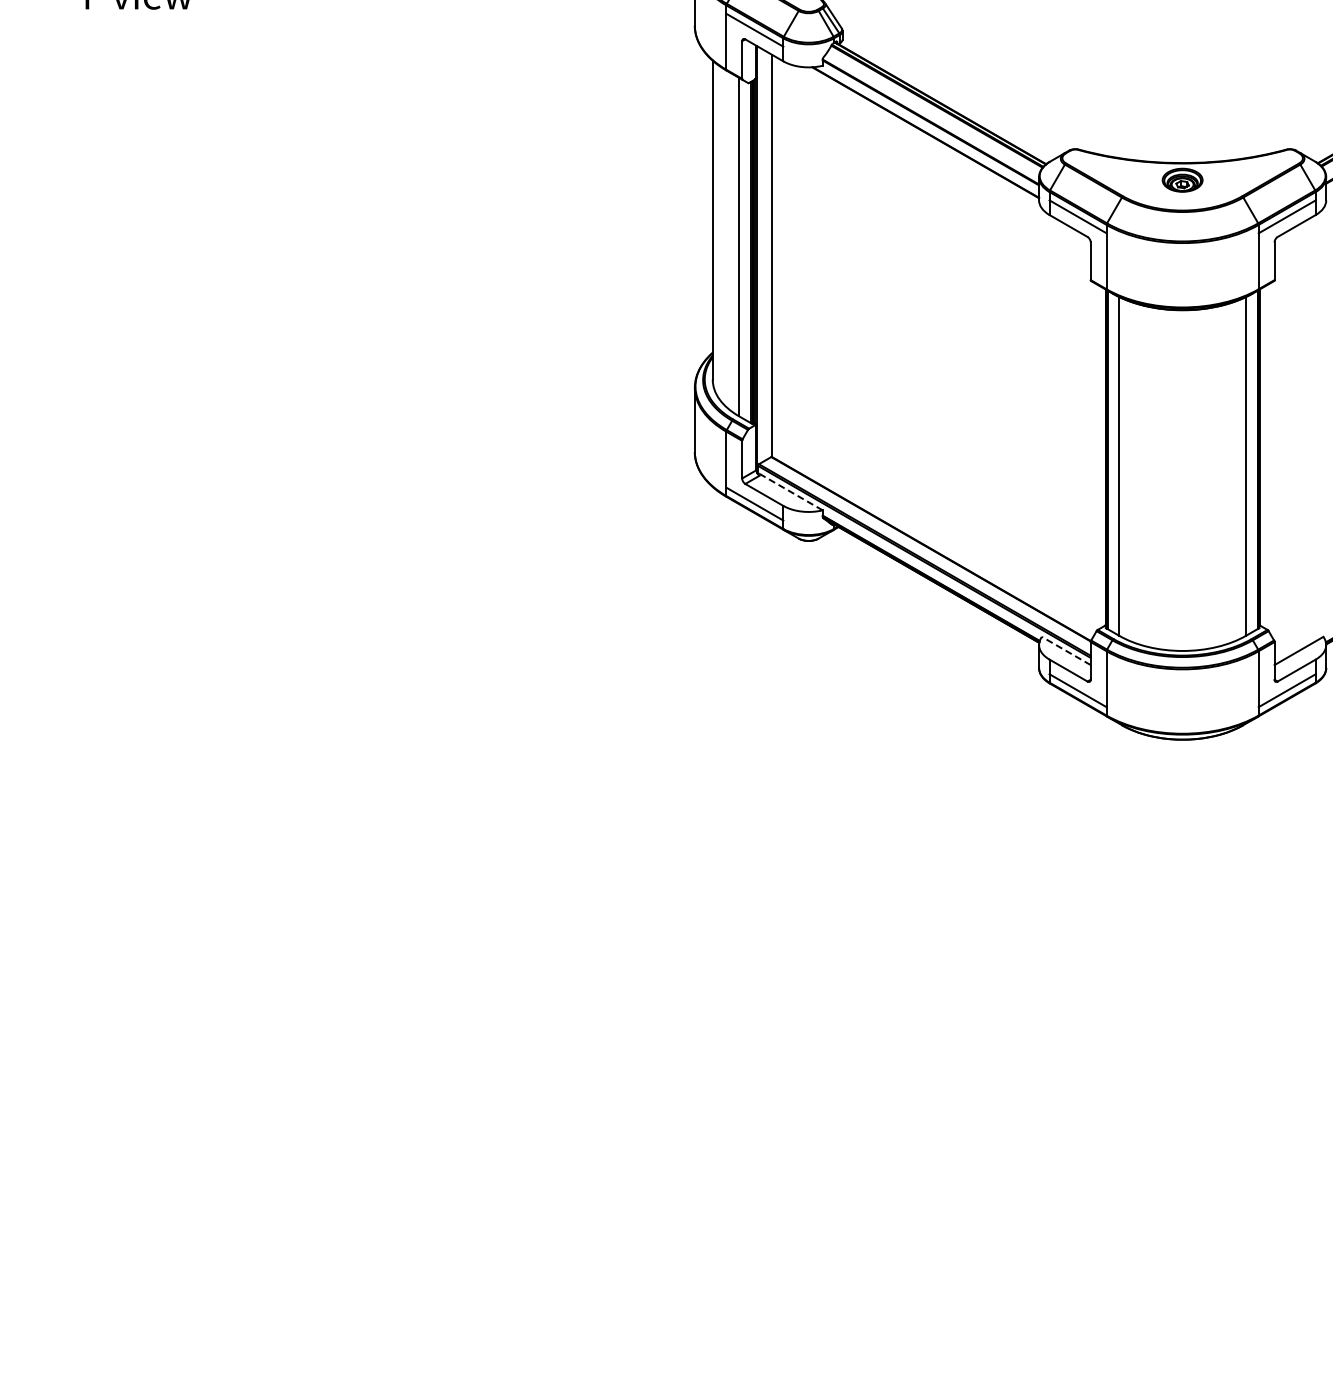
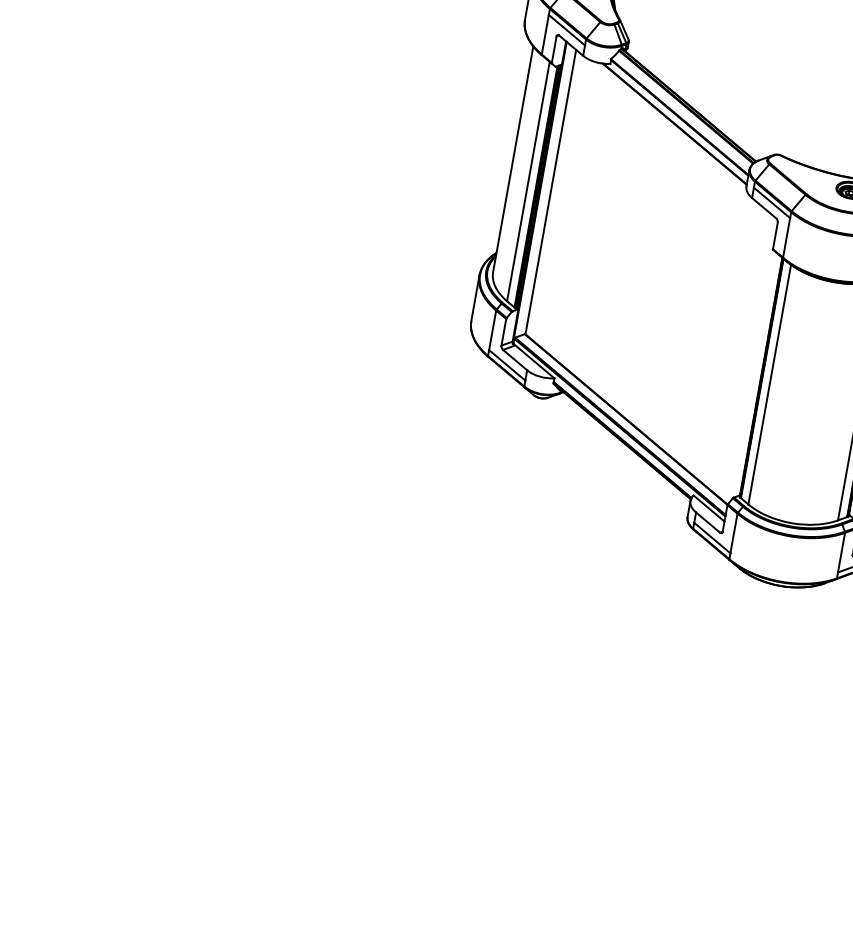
line: (790, 491) -> (534, 360), dashed -> solid
line: (1065, 650) -> (708, 508), dashed -> solid

